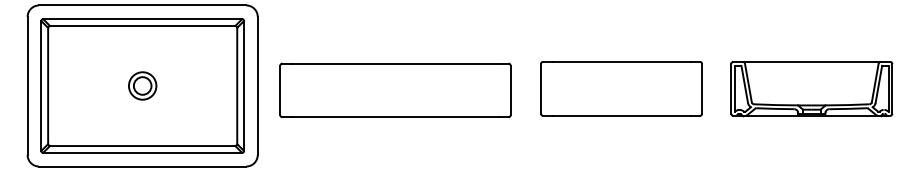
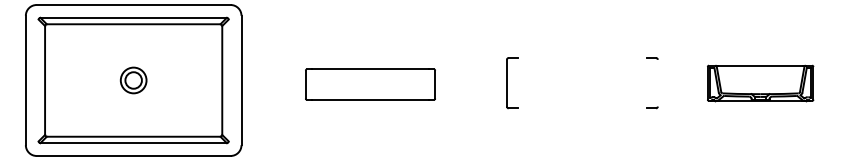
line: (621, 62) -> (582, 58), removed
line: (41, 86) -> (38, 80), removed
line: (243, 86) -> (228, 80), removed
line: (701, 88) -> (657, 82), removed
part: (811, 89) -> (760, 83), size x0.7
part: (395, 90) -> (370, 84), size x0.6
line: (621, 115) -> (582, 108), removed

